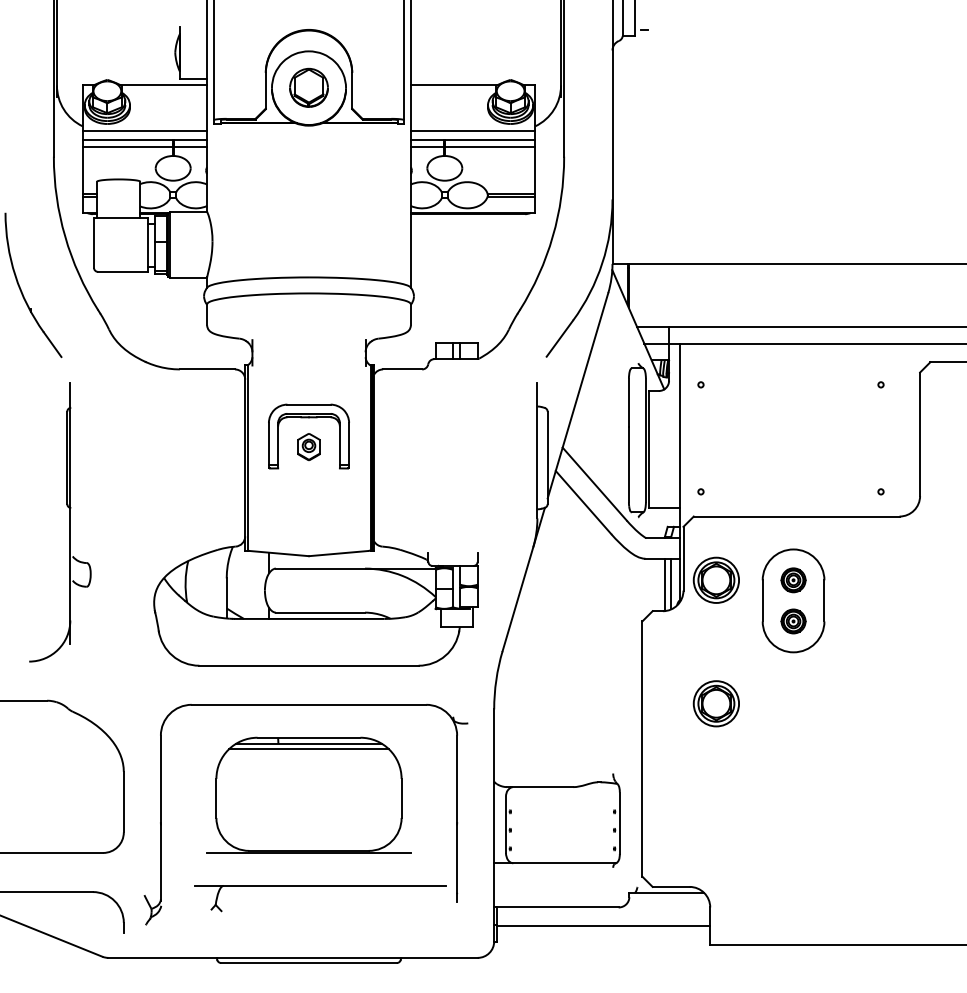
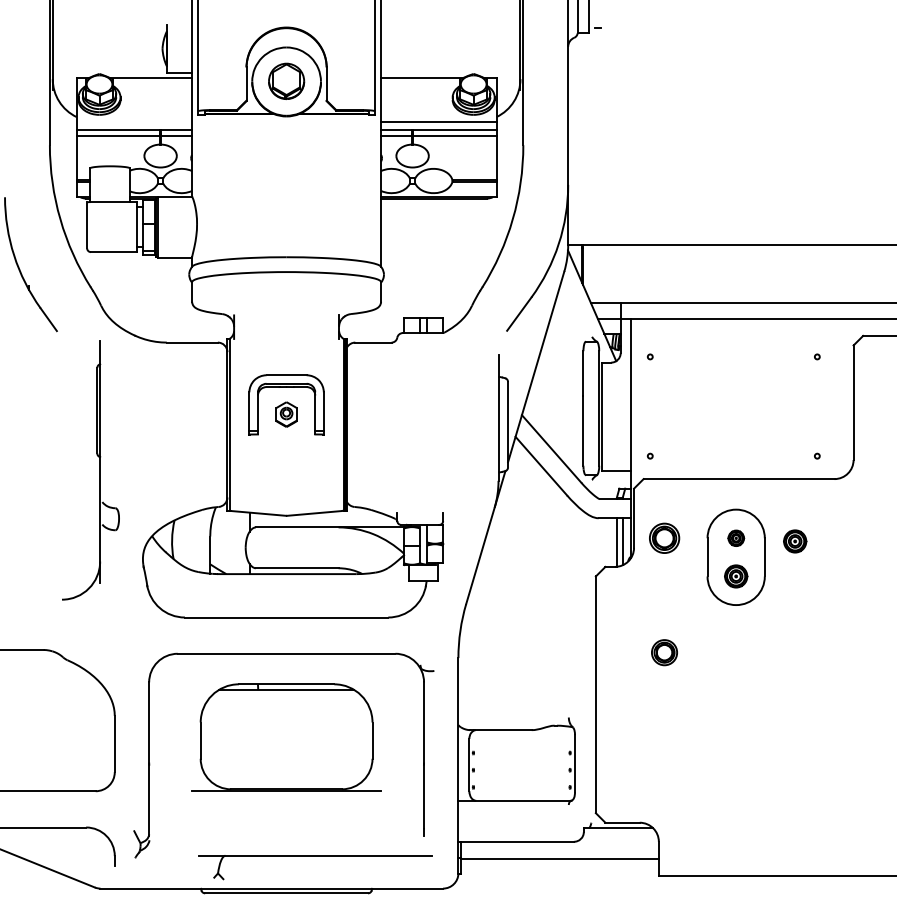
line: (145, 131) -> (134, 121), removed
part: (69, 522) -> (99, 470), moved
part: (716, 580) -> (664, 538), size x0.7
part: (793, 580) -> (736, 538), size x0.7
part: (857, 583) -> (795, 541), added
part: (716, 703) -> (664, 652), size x0.6
line: (308, 748) -> (286, 694), removed
part: (320, 886) -> (315, 856), moved

